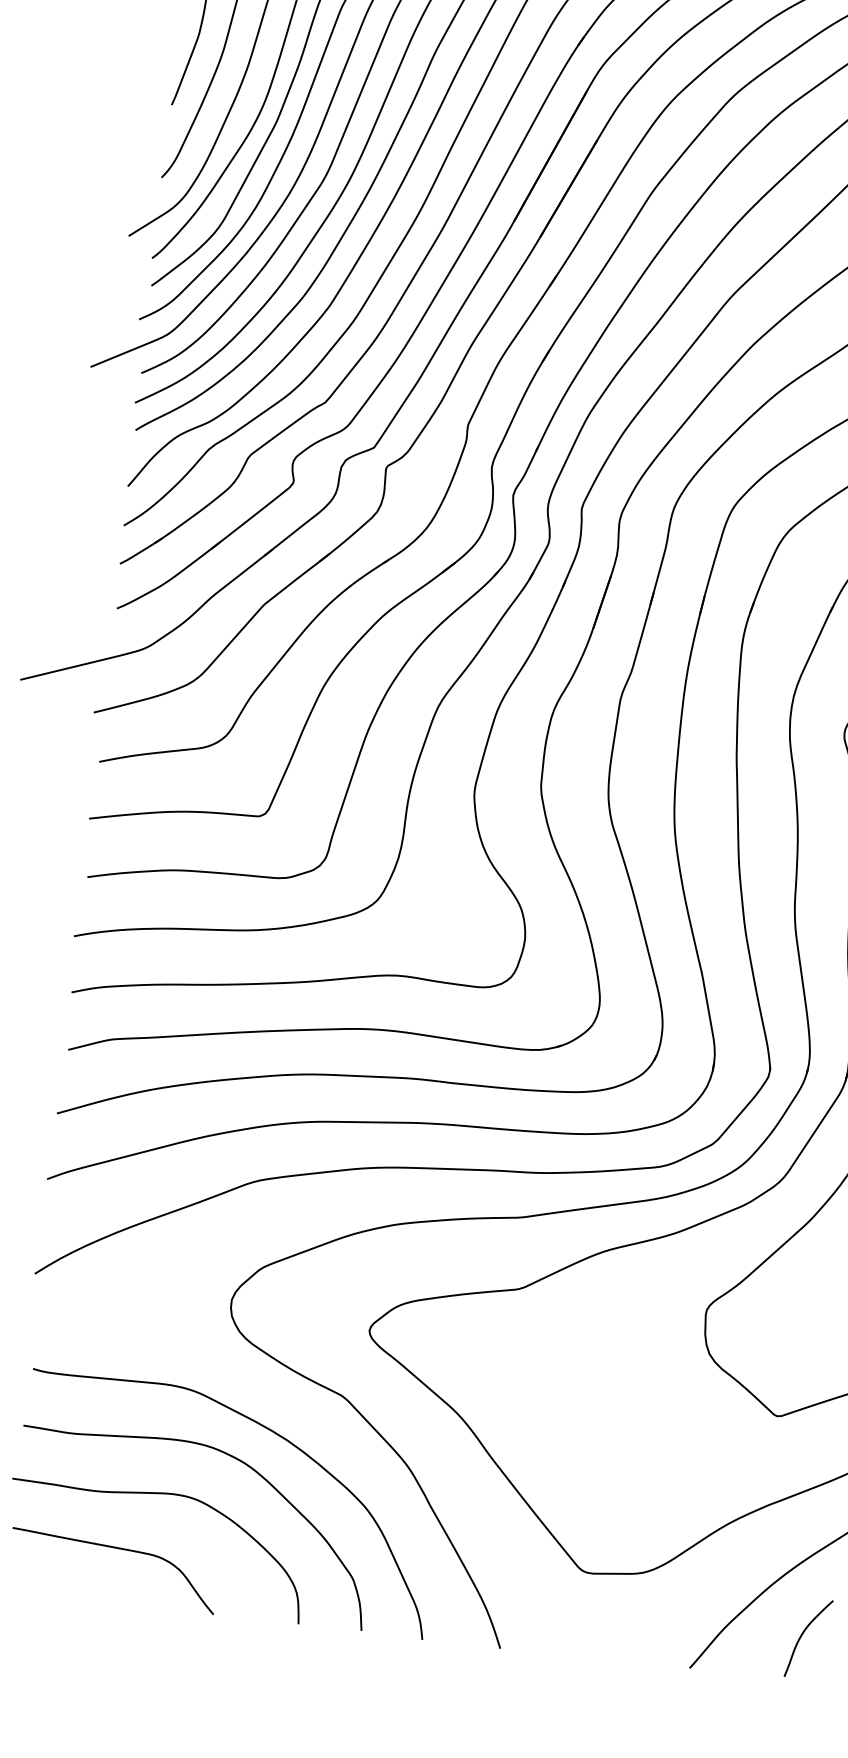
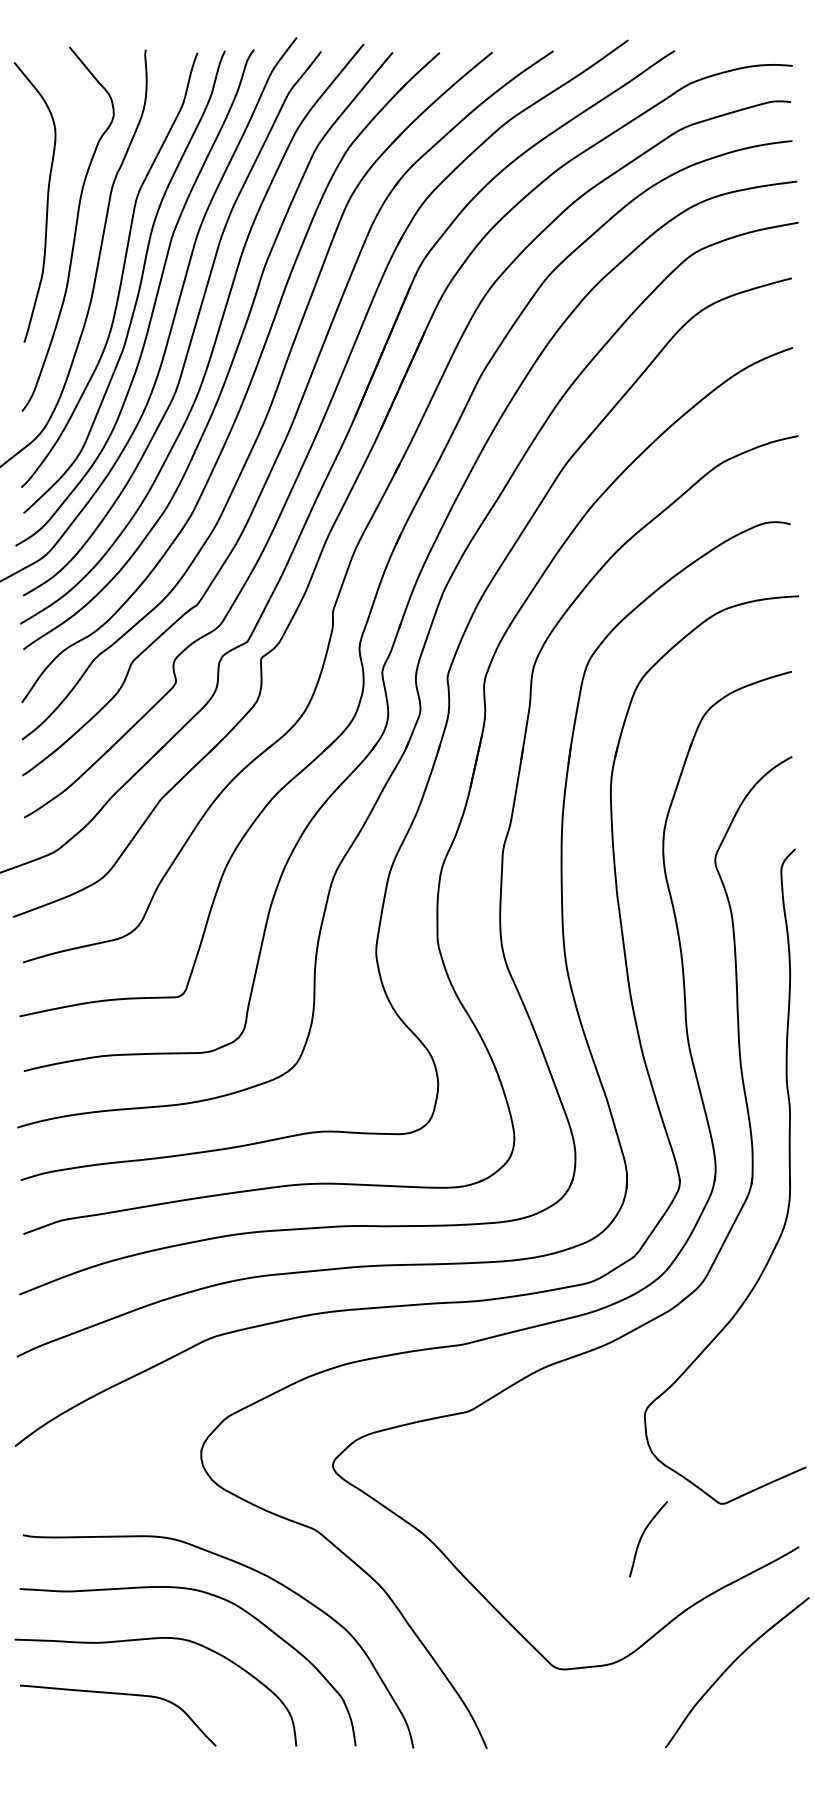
curve: (802, 1636) -> (642, 1537), moved

